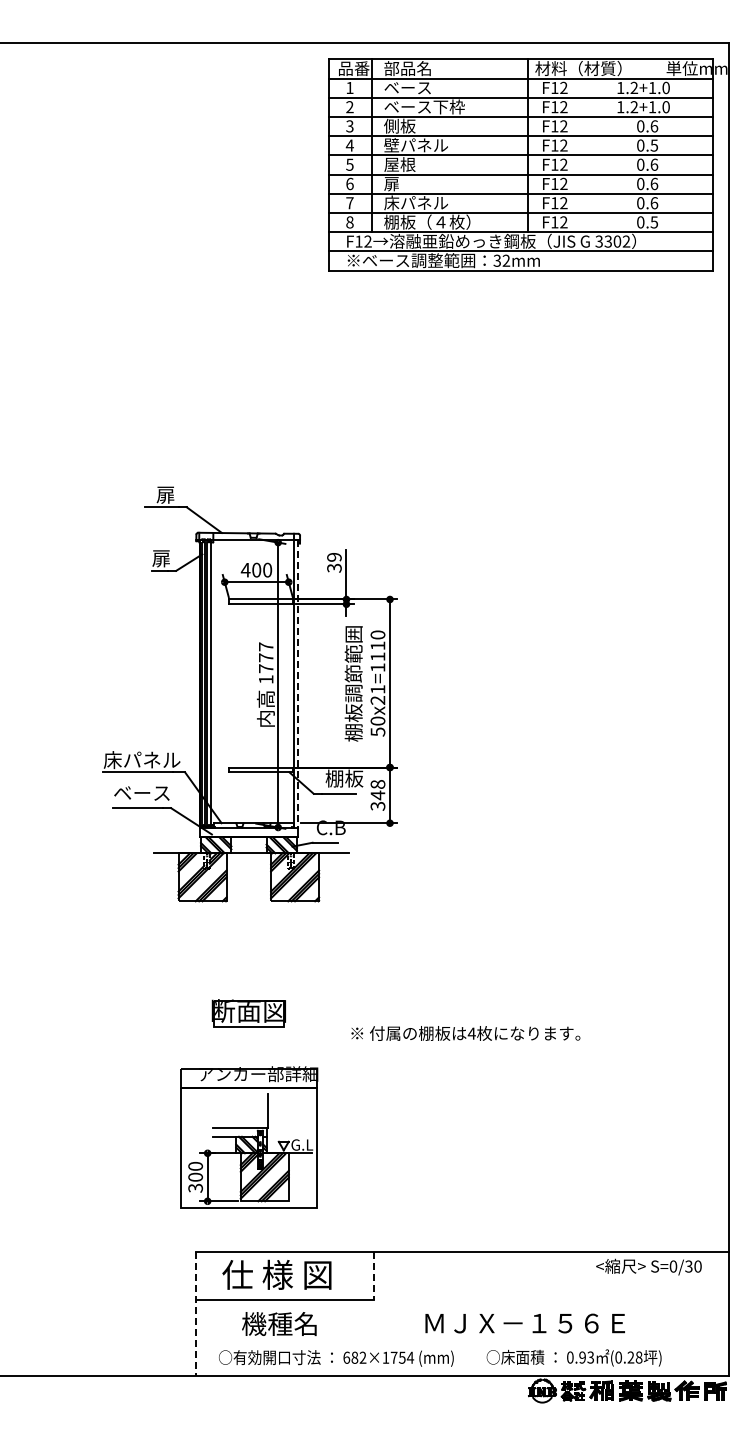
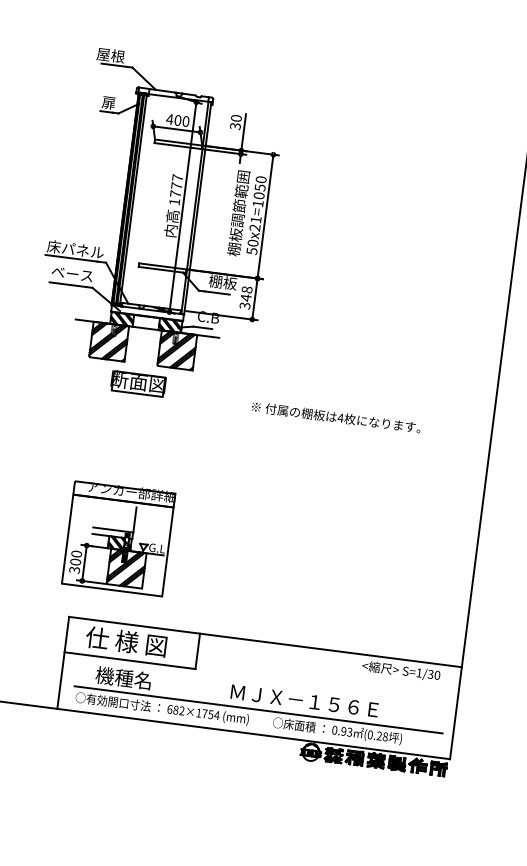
text: (155, 494) -> (110, 55), 扉 -> 屋根
text: (334, 556) -> (236, 117), 39 -> 30
text: (377, 651) -> (259, 191), 50x21=1110 -> 50x21=1050
line: (298, 684) -> (197, 208), dashed -> solid
part: (248, 1013) -> (138, 383), moved
text: (465, 1033) -> (336, 417), moved
text: (673, 1266) -> (419, 672), S=0/30 -> S=1/30
line: (373, 1276) -> (197, 652), dashed -> solid
line: (196, 1314) -> (63, 663), dashed -> solid
line: (464, 1343) -> (258, 709), added

